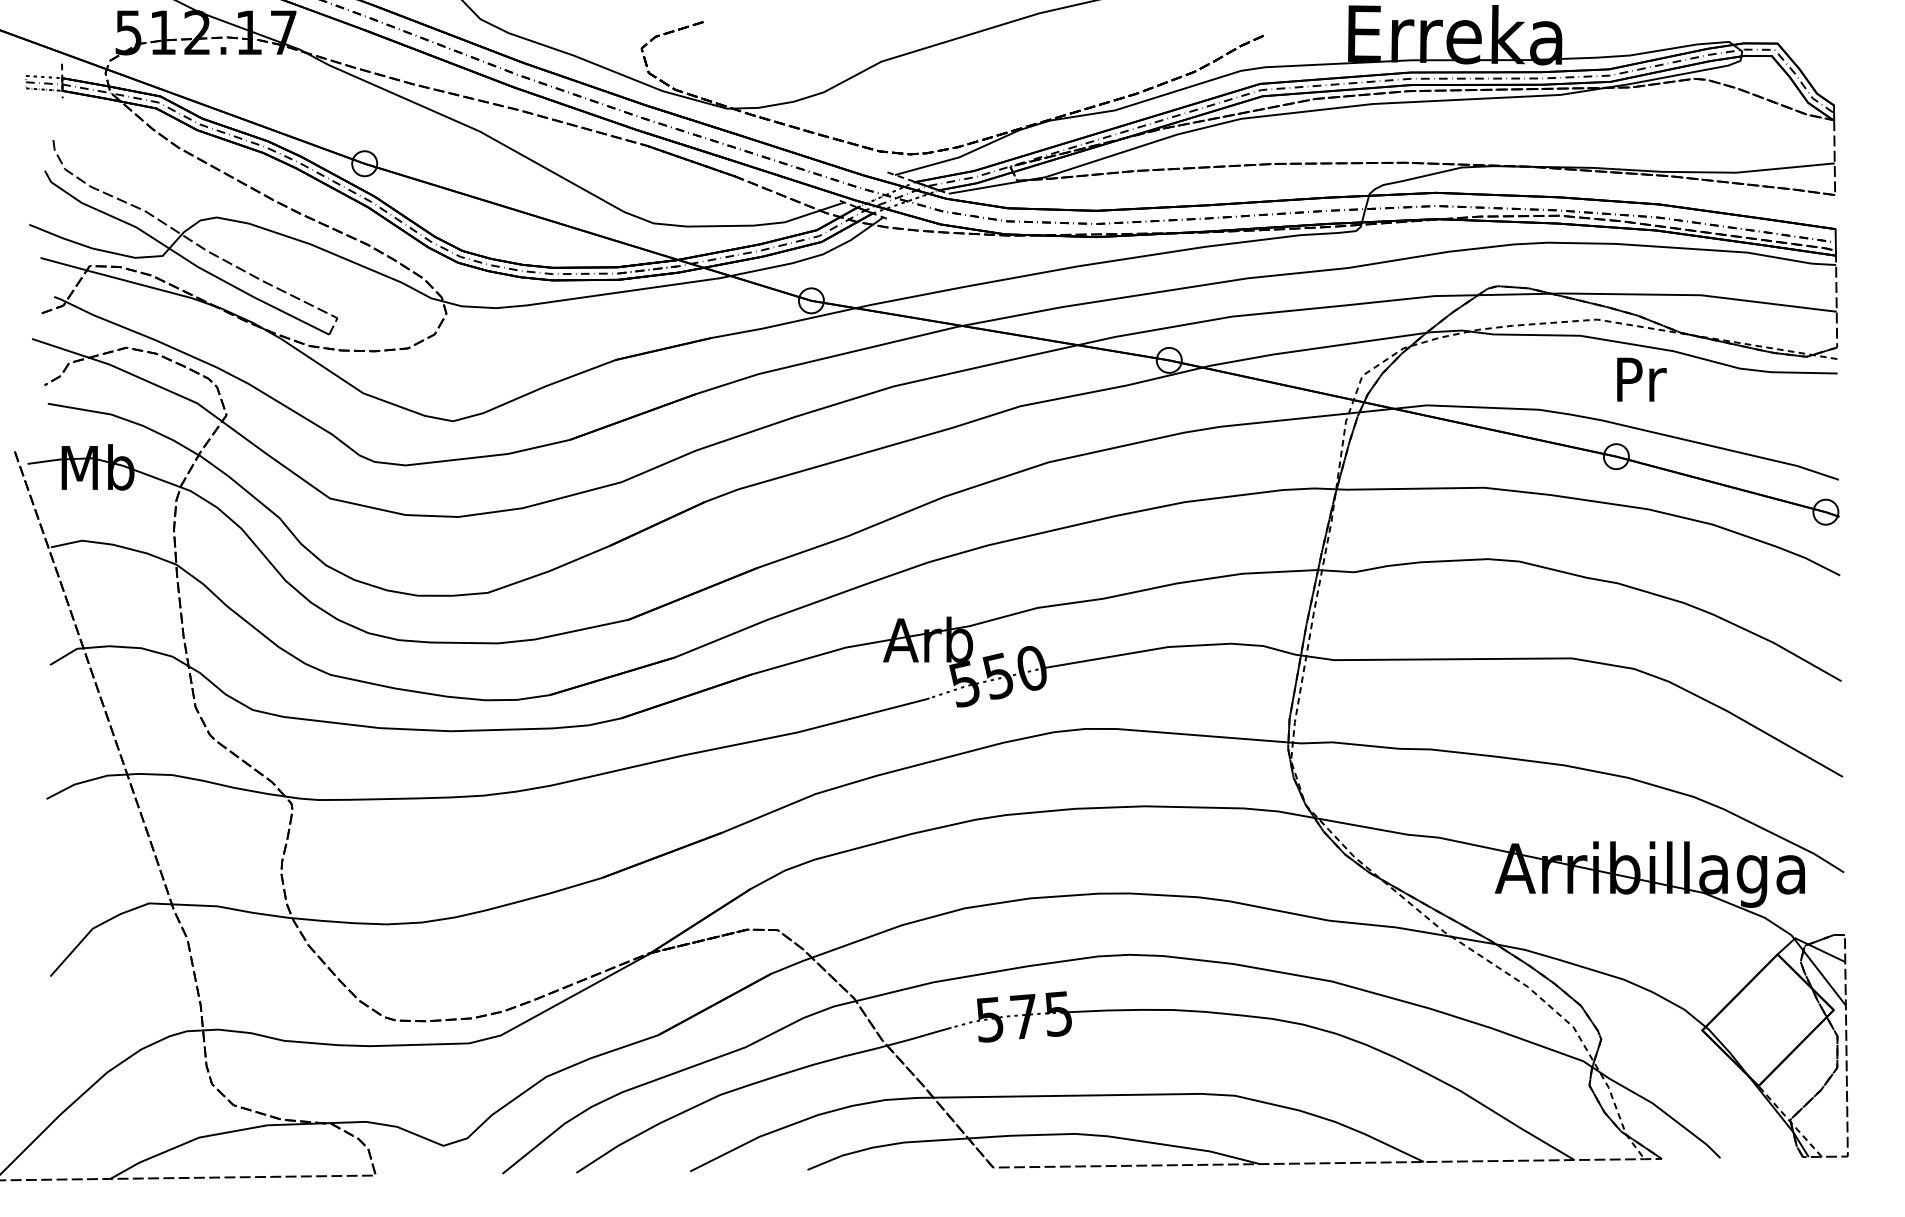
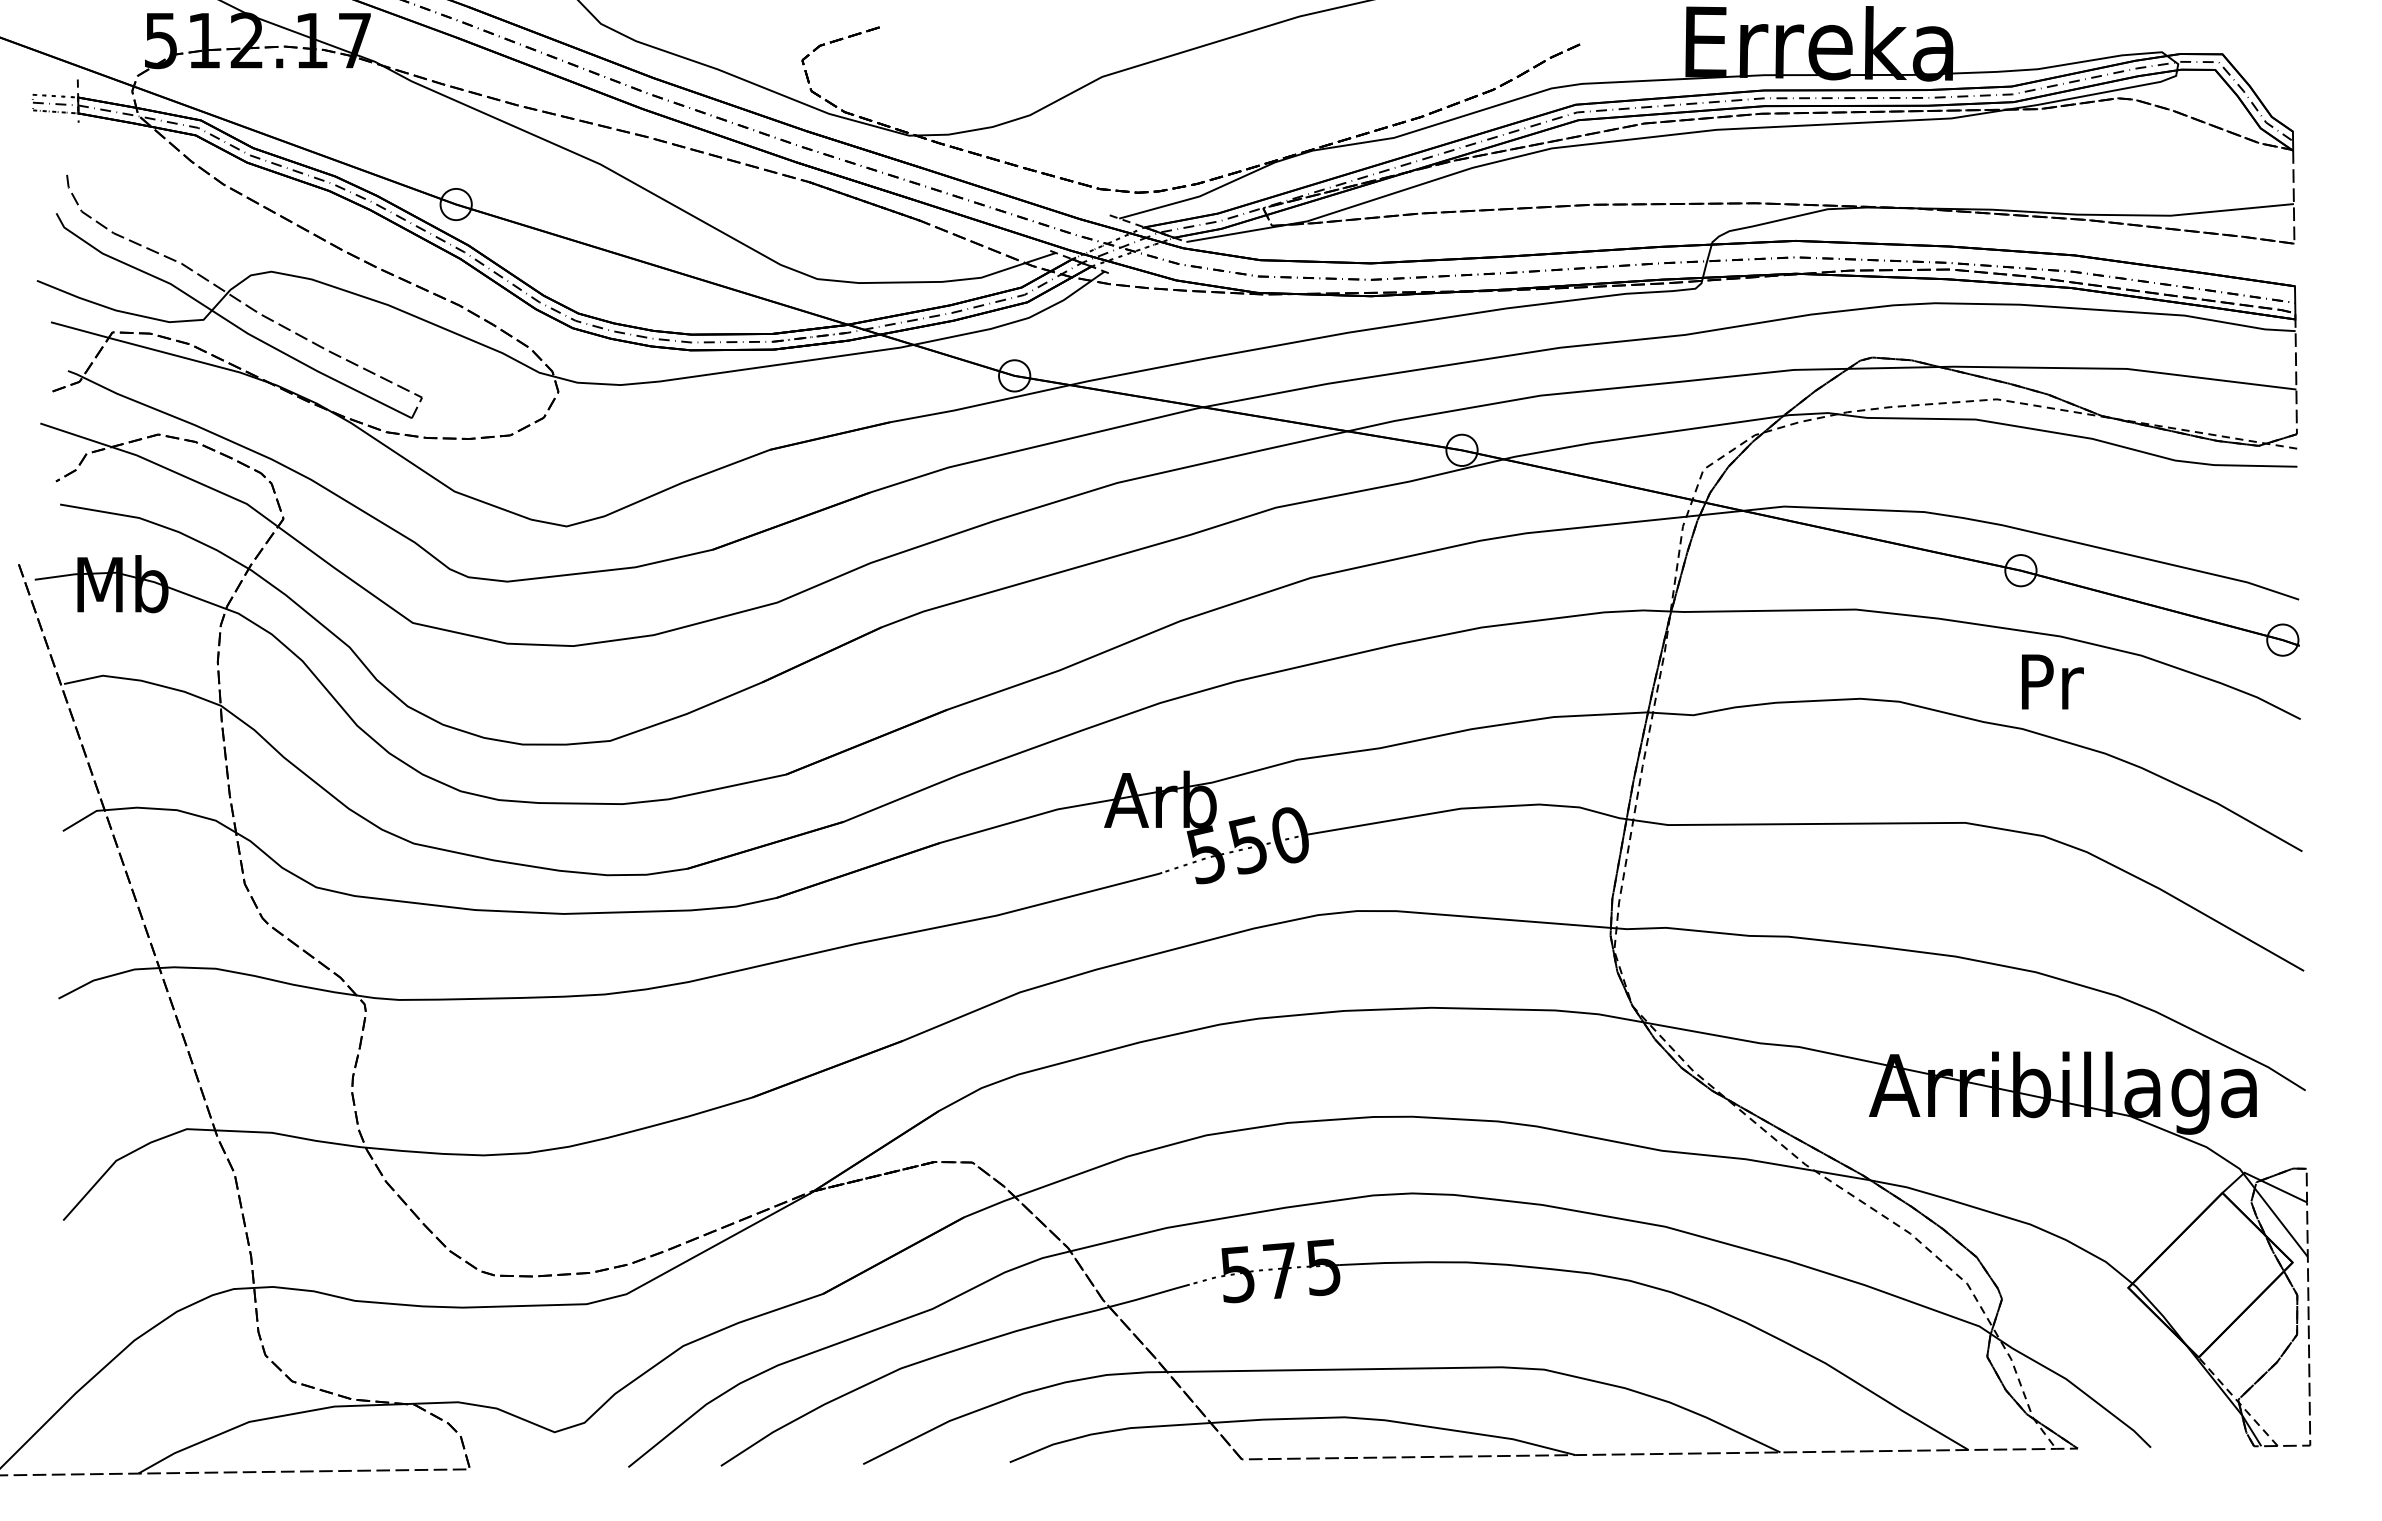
text: (1641, 379) -> (2052, 681), moved

